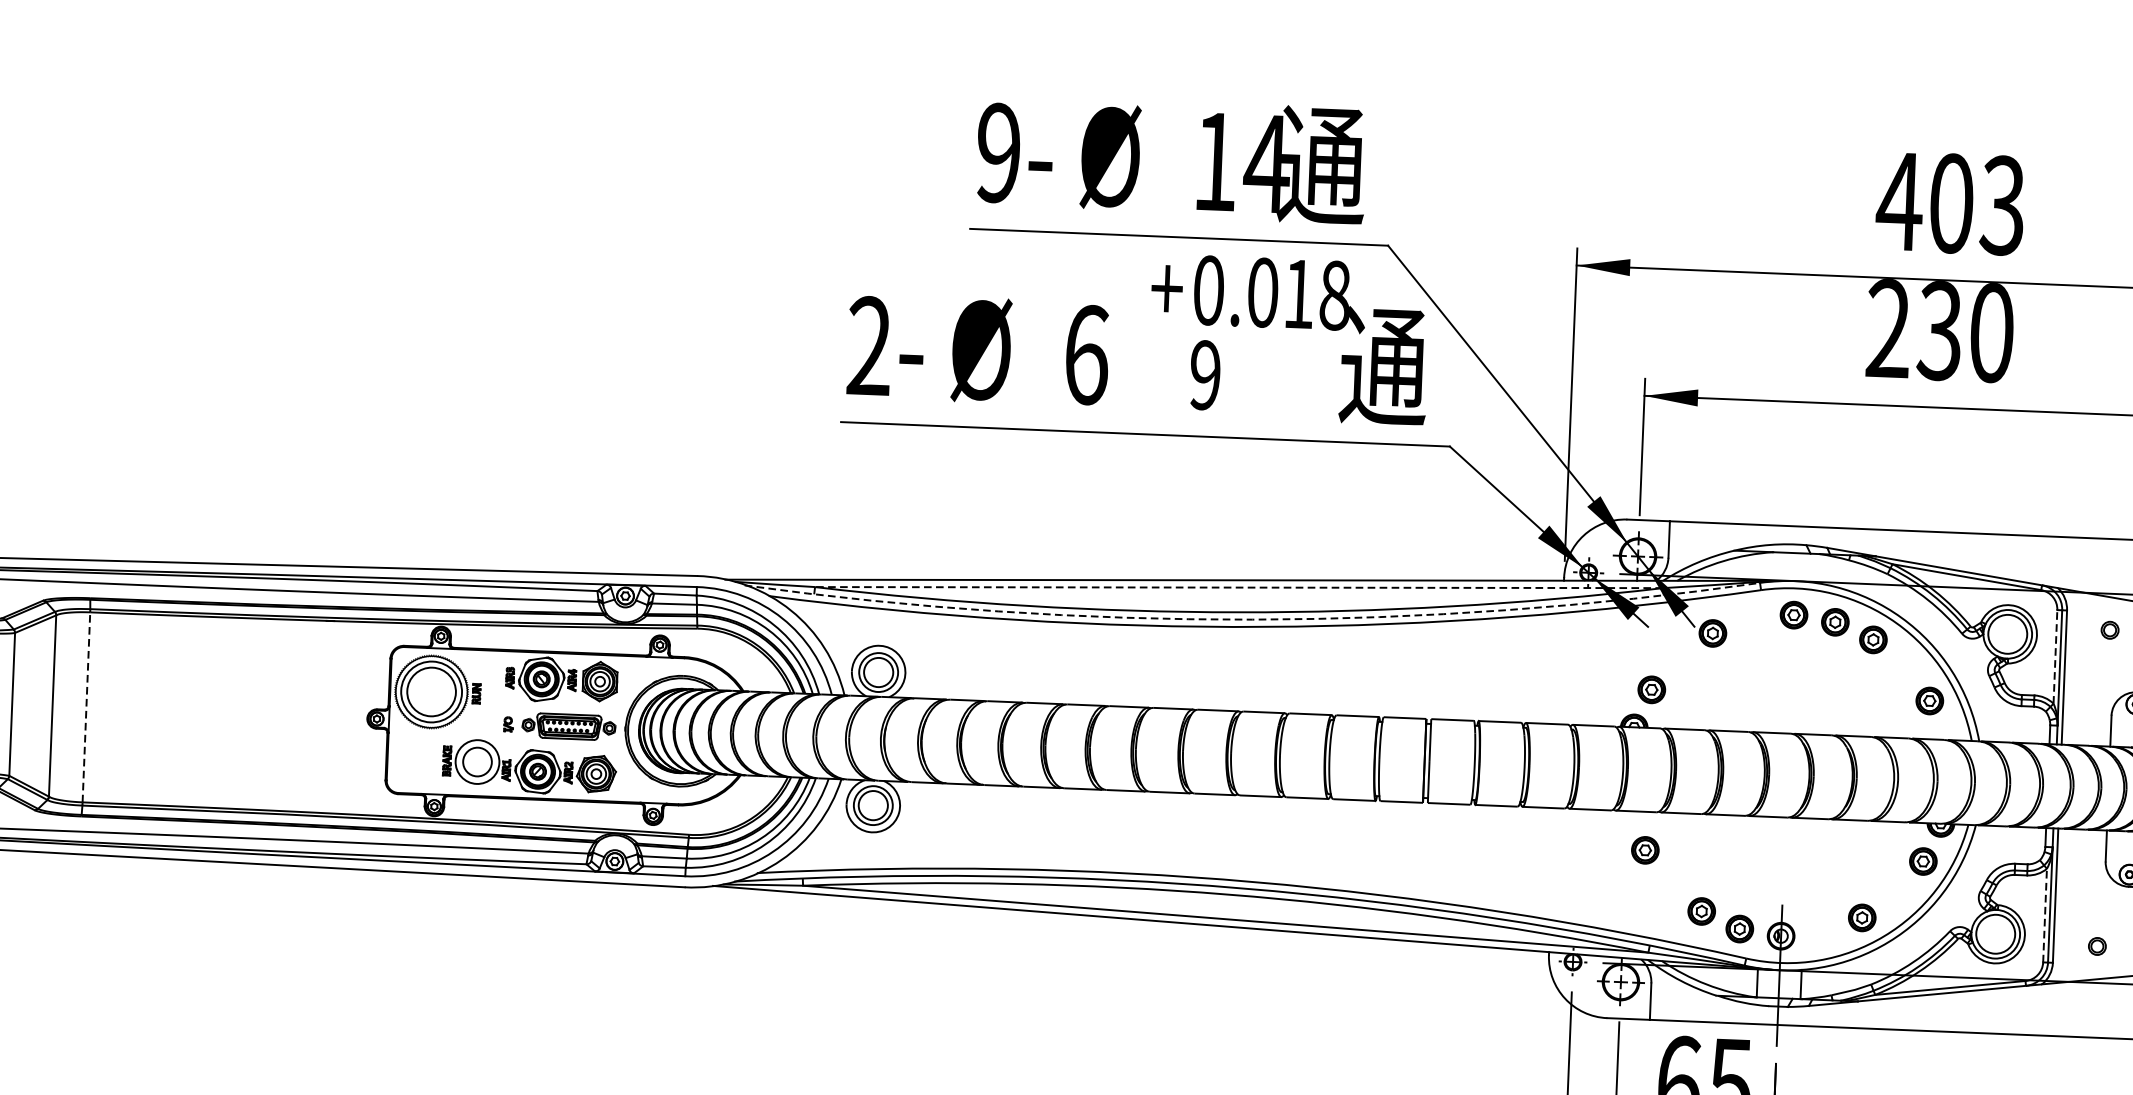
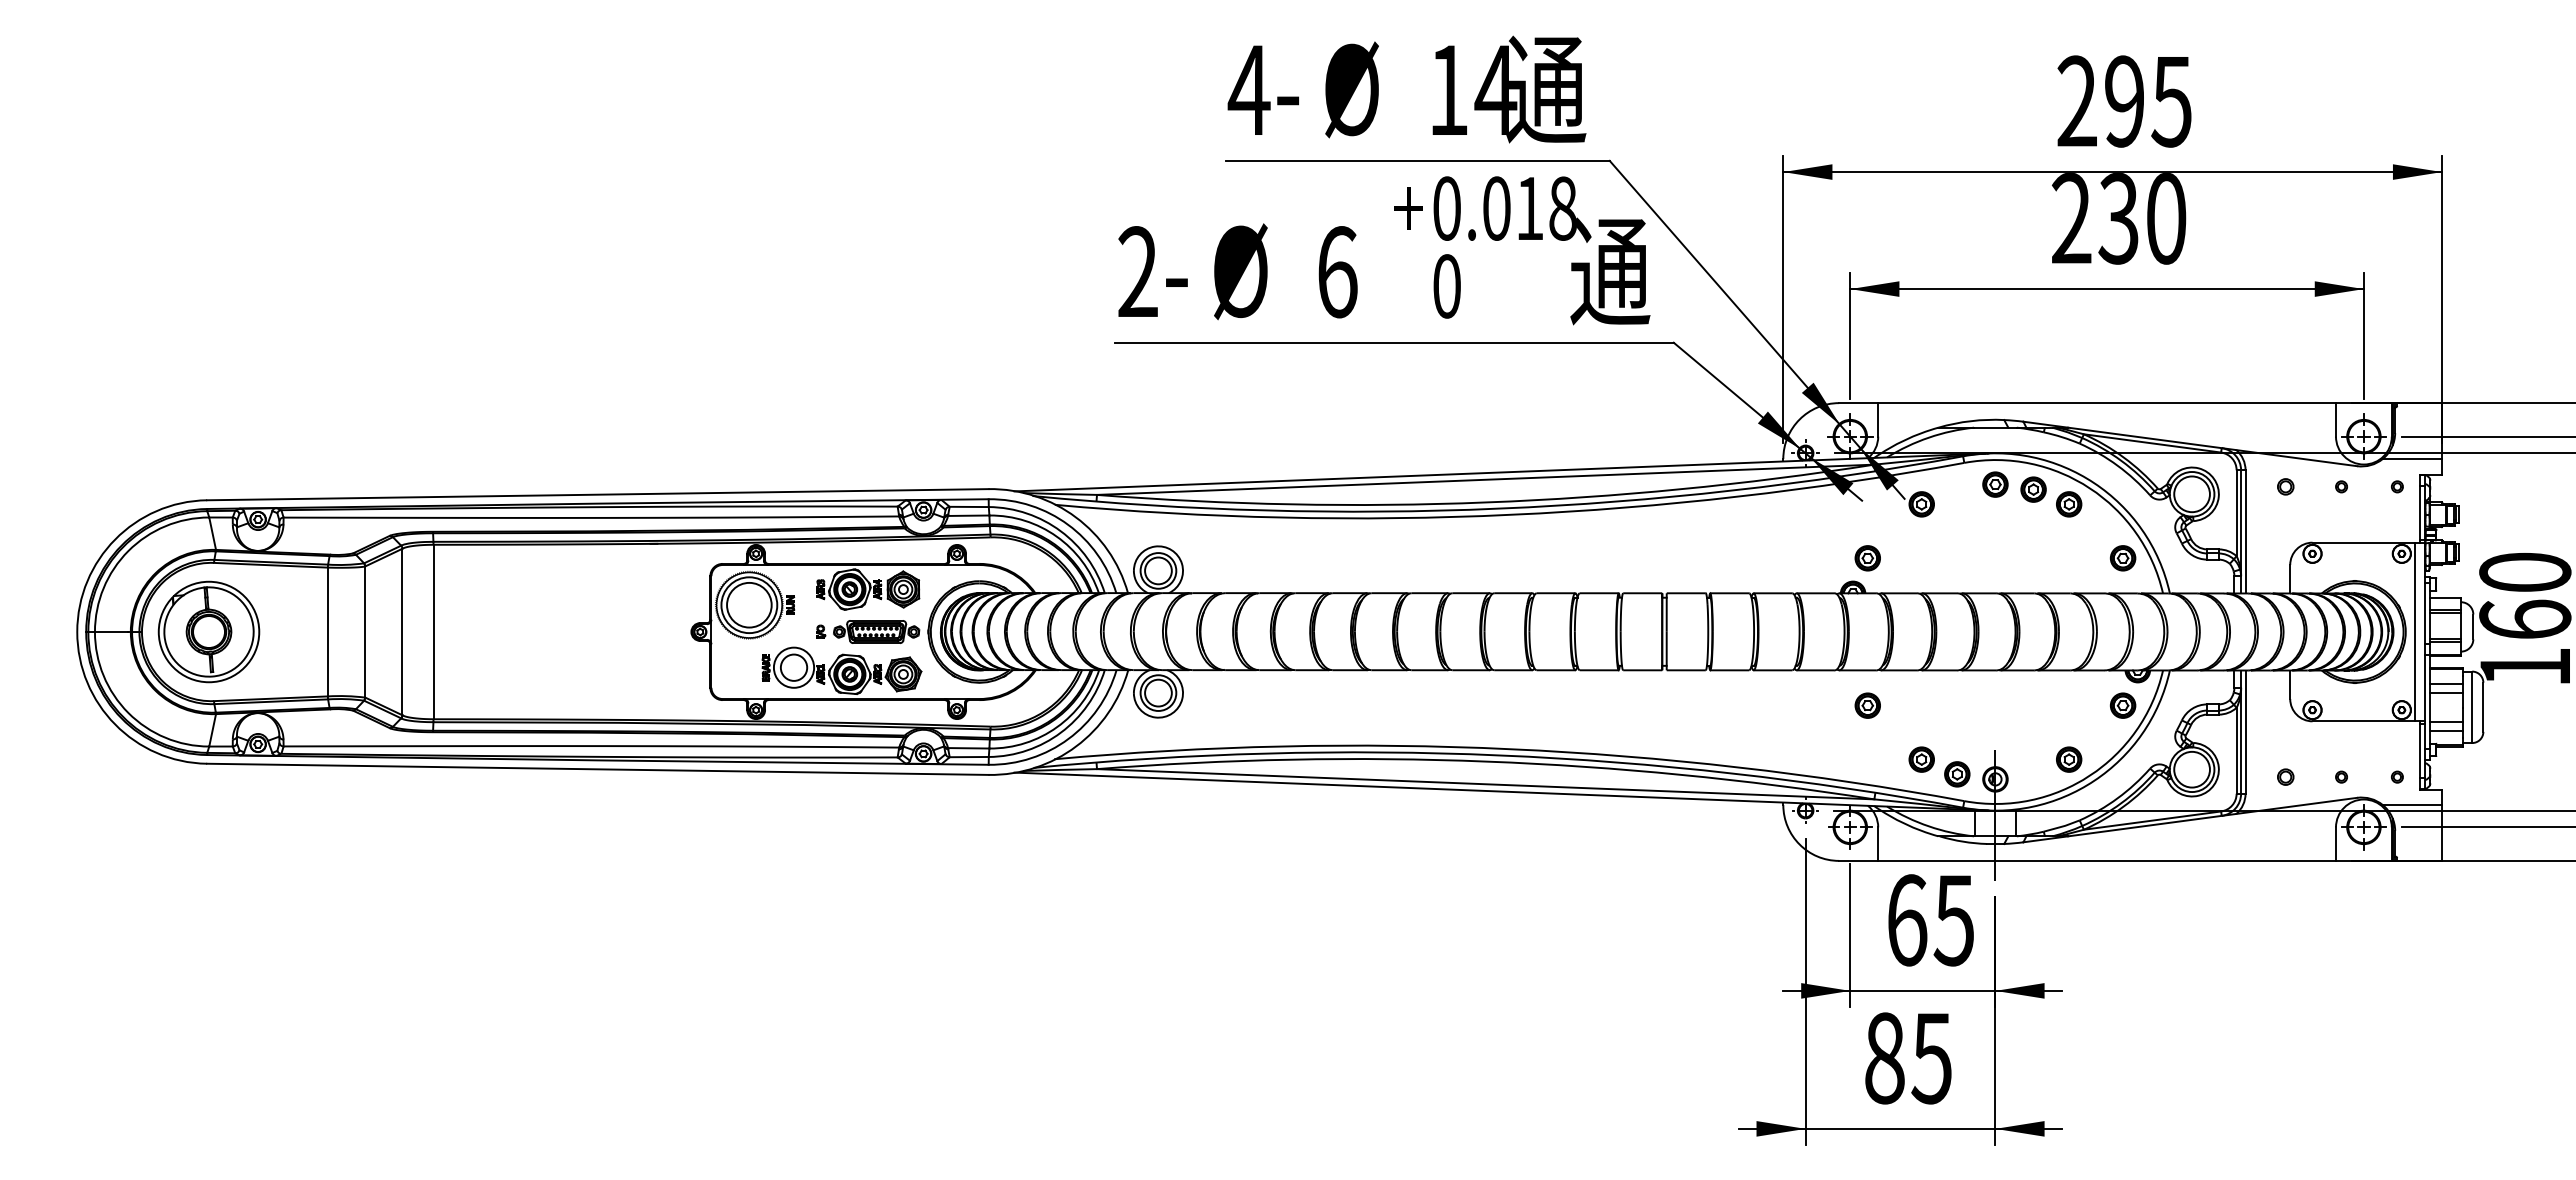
text: (997, 153) -> (1248, 90), 9- -> 4-
text: (1950, 203) -> (2123, 101), 403 -> 295
text: (1204, 375) -> (1446, 286), 9 -> 0
line: (1238, 587) -> (1485, 479), dashed -> solid
arc: (1252, 619) -> (1499, 508), dashed -> solid
line: (2055, 657) -> (2236, 513), dashed -> solid
line: (86, 706) -> (433, 631), dashed -> solid
line: (2044, 915) -> (2236, 750), dashed -> solid

